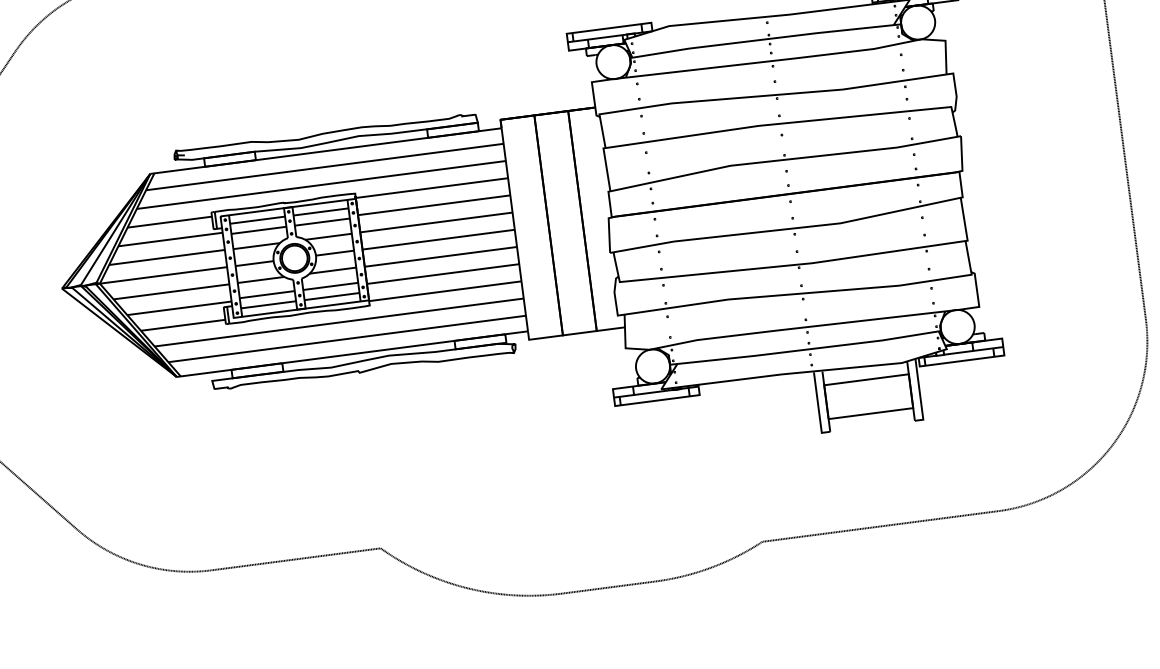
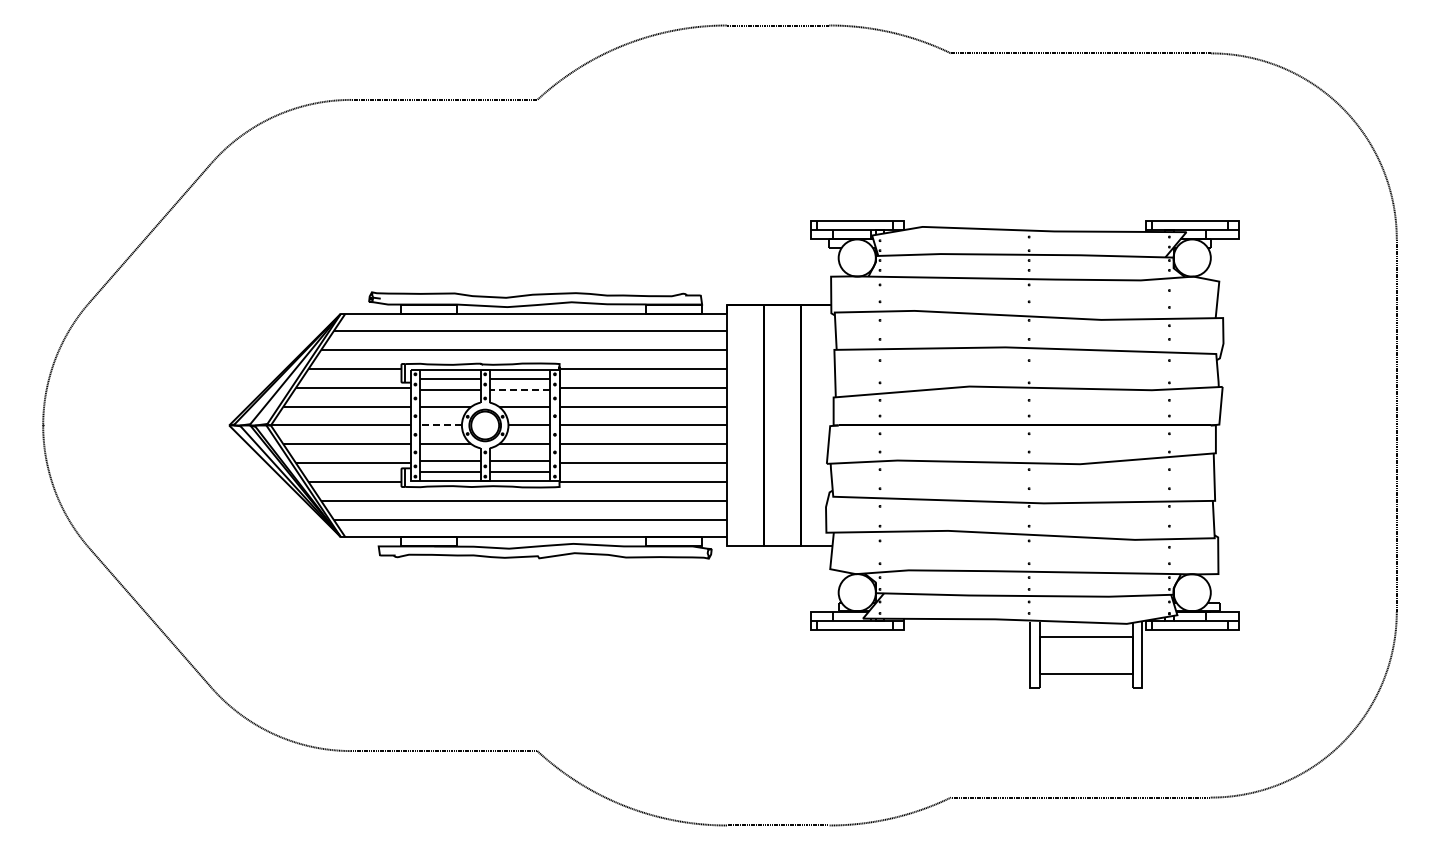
line: (321, 222) -> (519, 390), solid -> dashed
line: (255, 263) -> (441, 425), solid -> dashed

